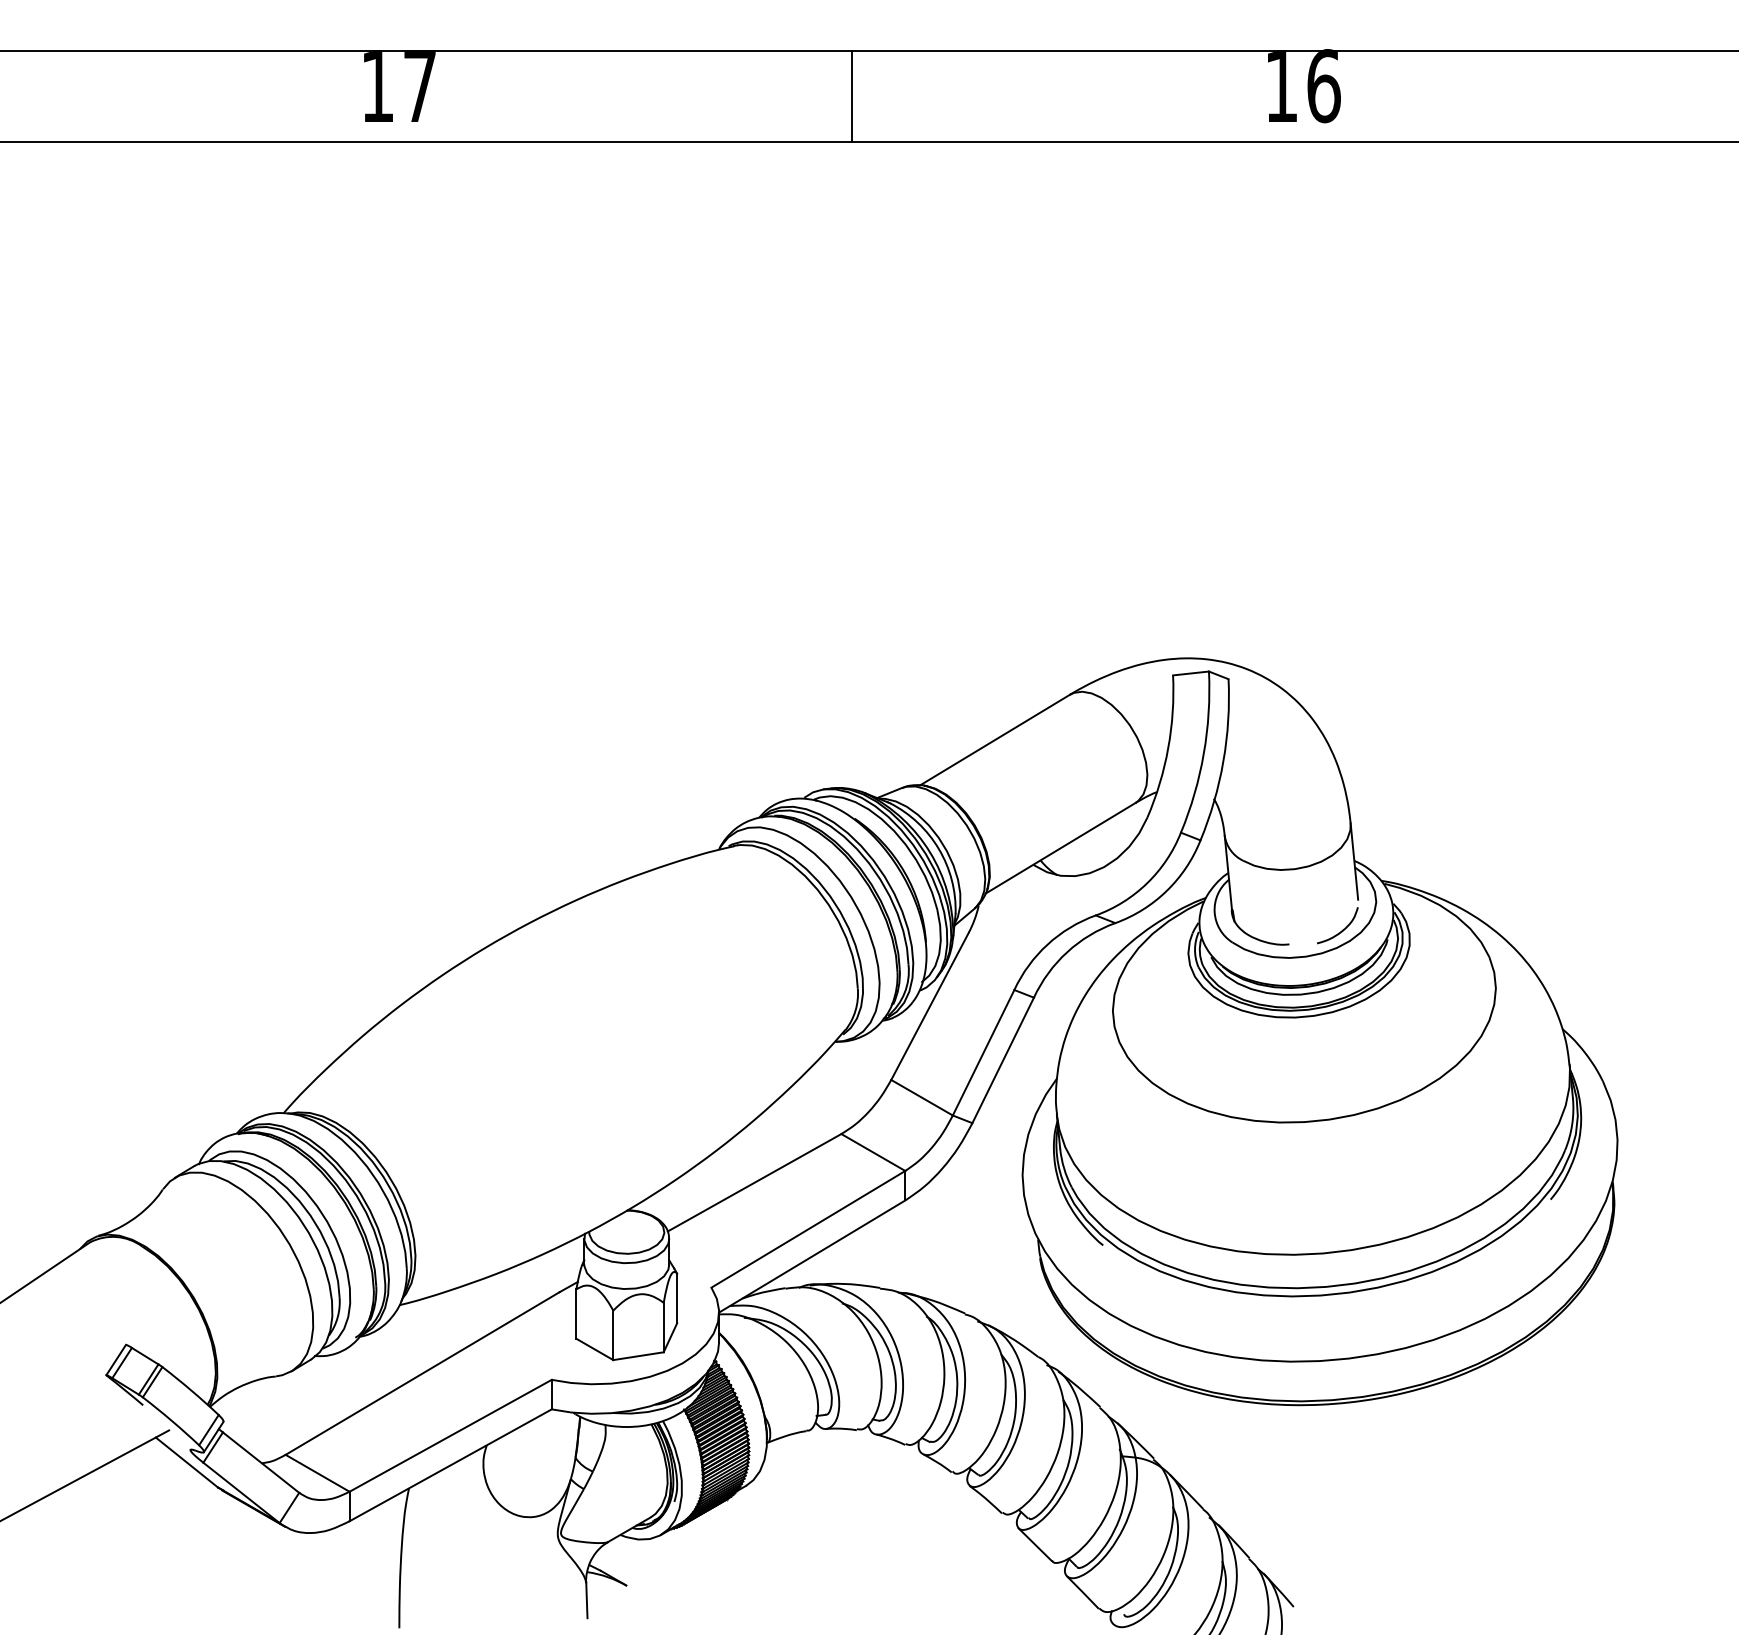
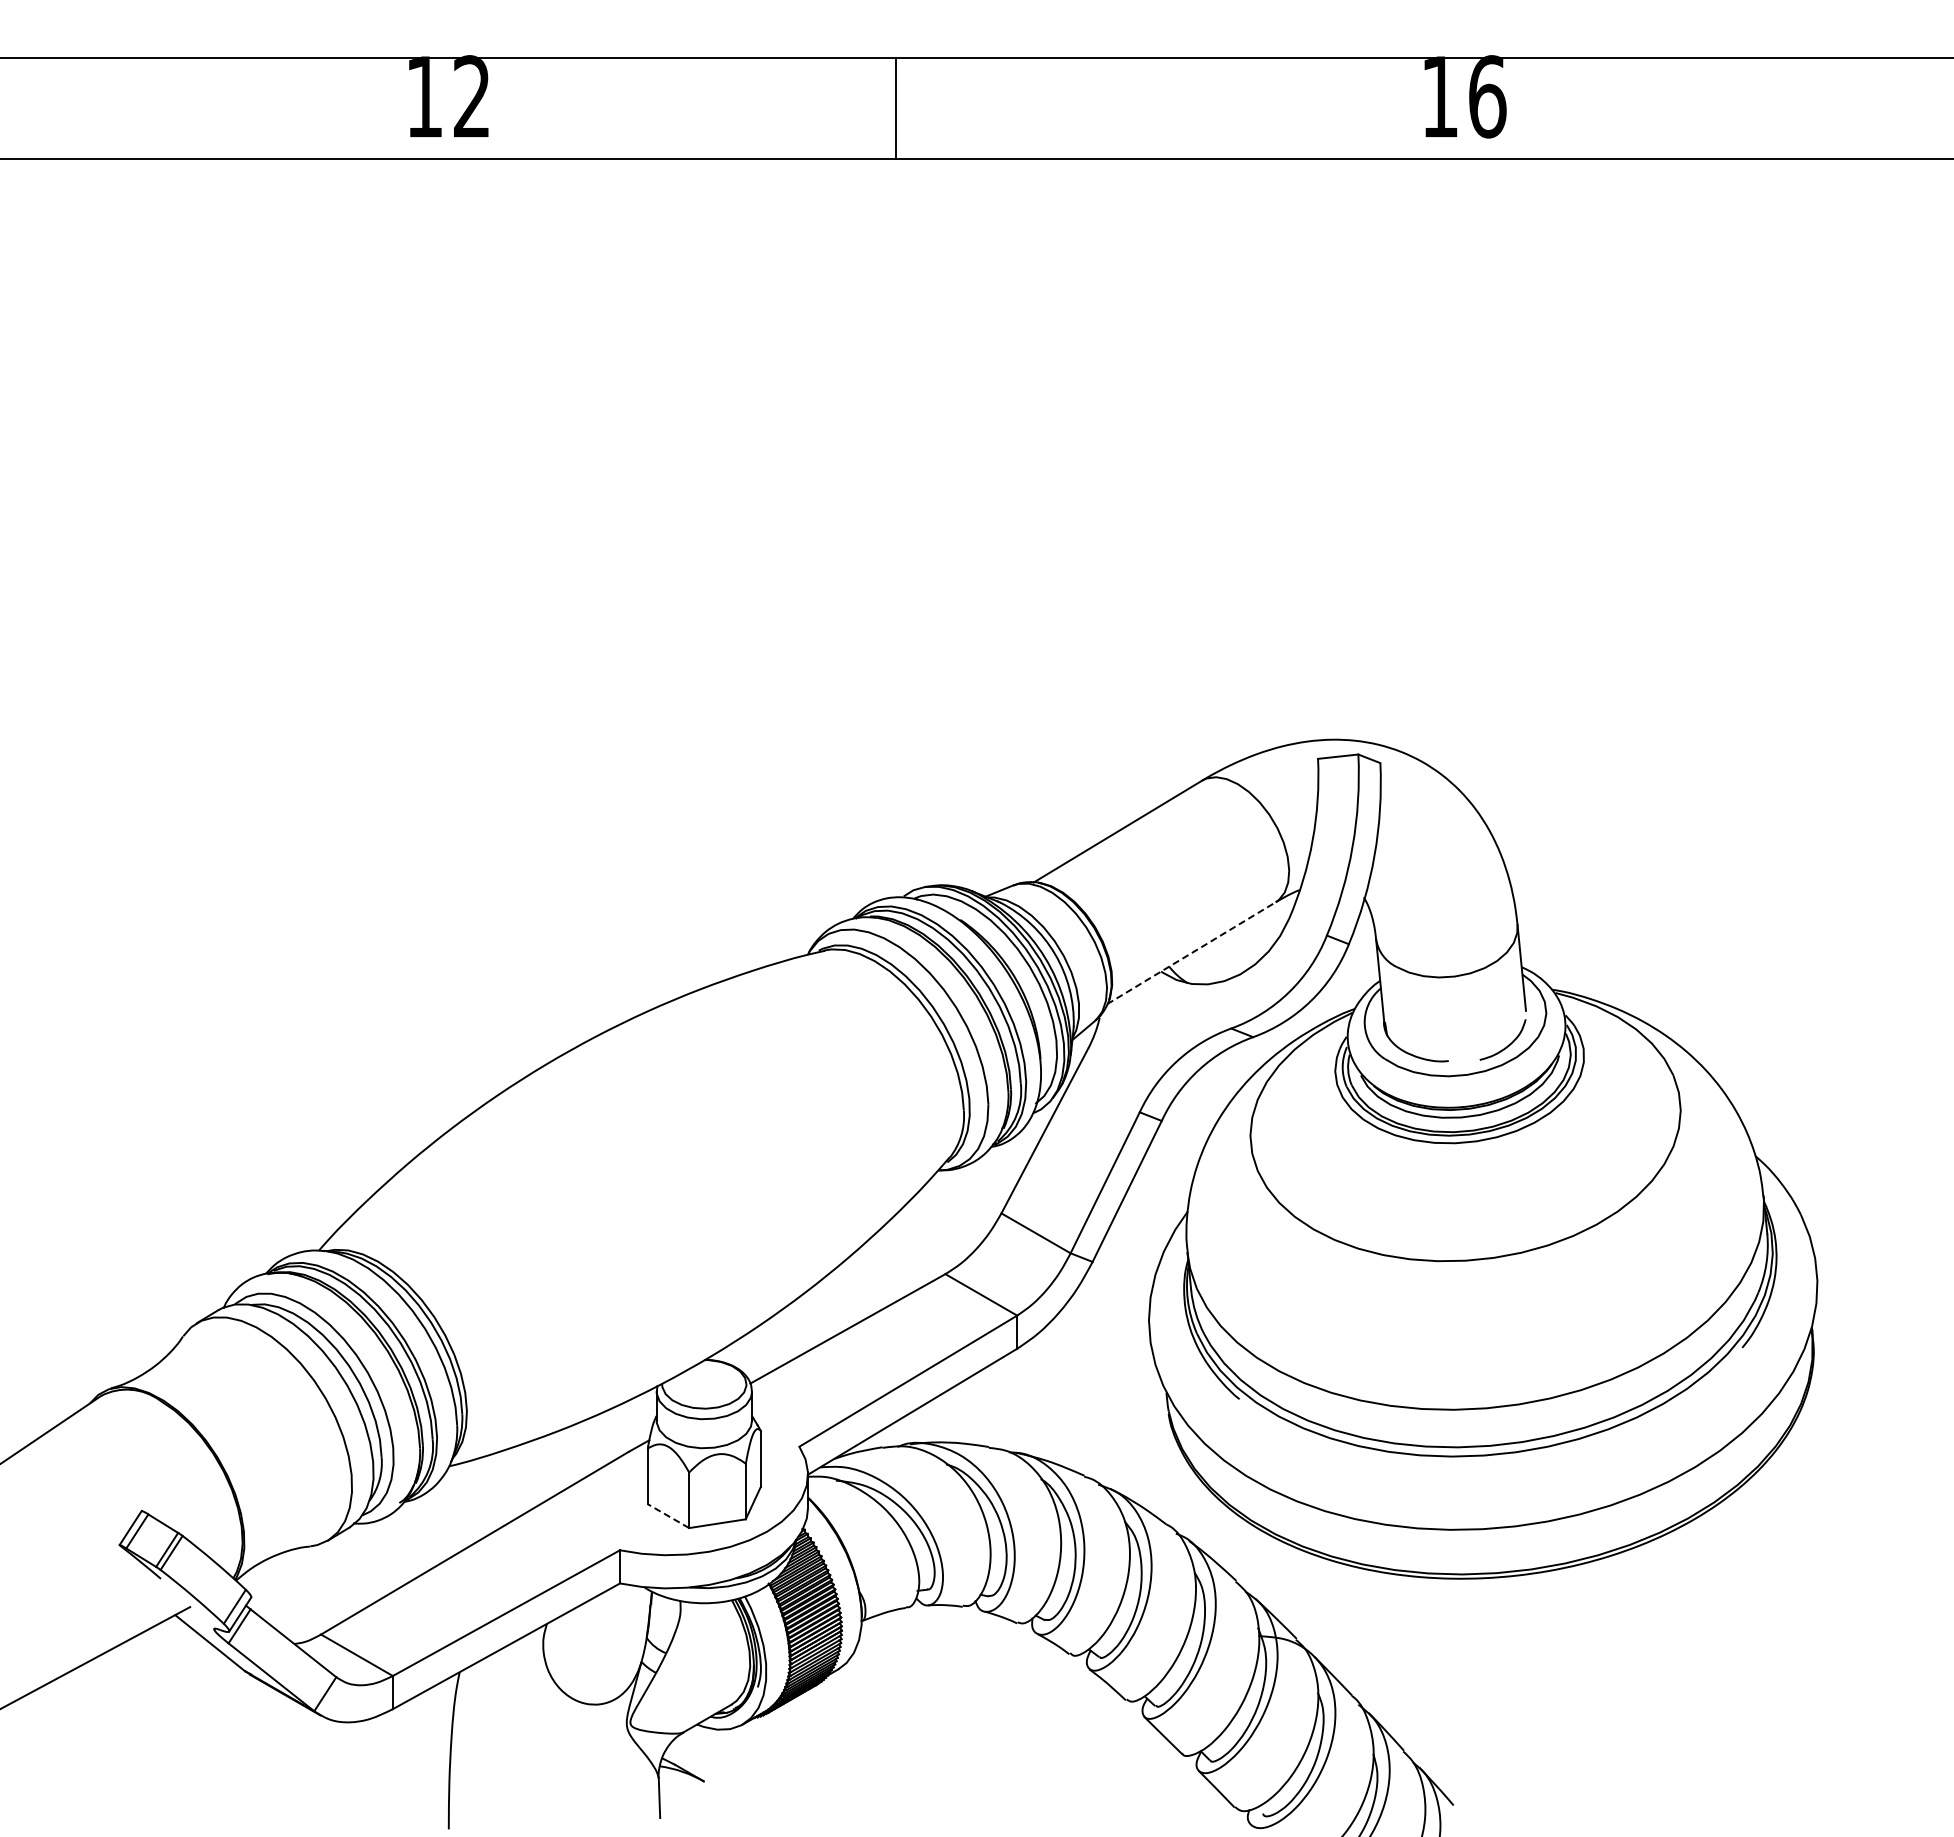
text: (419, 85) -> (471, 96), 17 -> 12
line: (852, 96) -> (895, 108), moved
line: (1060, 848) -> (1191, 953), solid -> dashed
line: (594, 1349) -> (668, 1516), solid -> dashed

